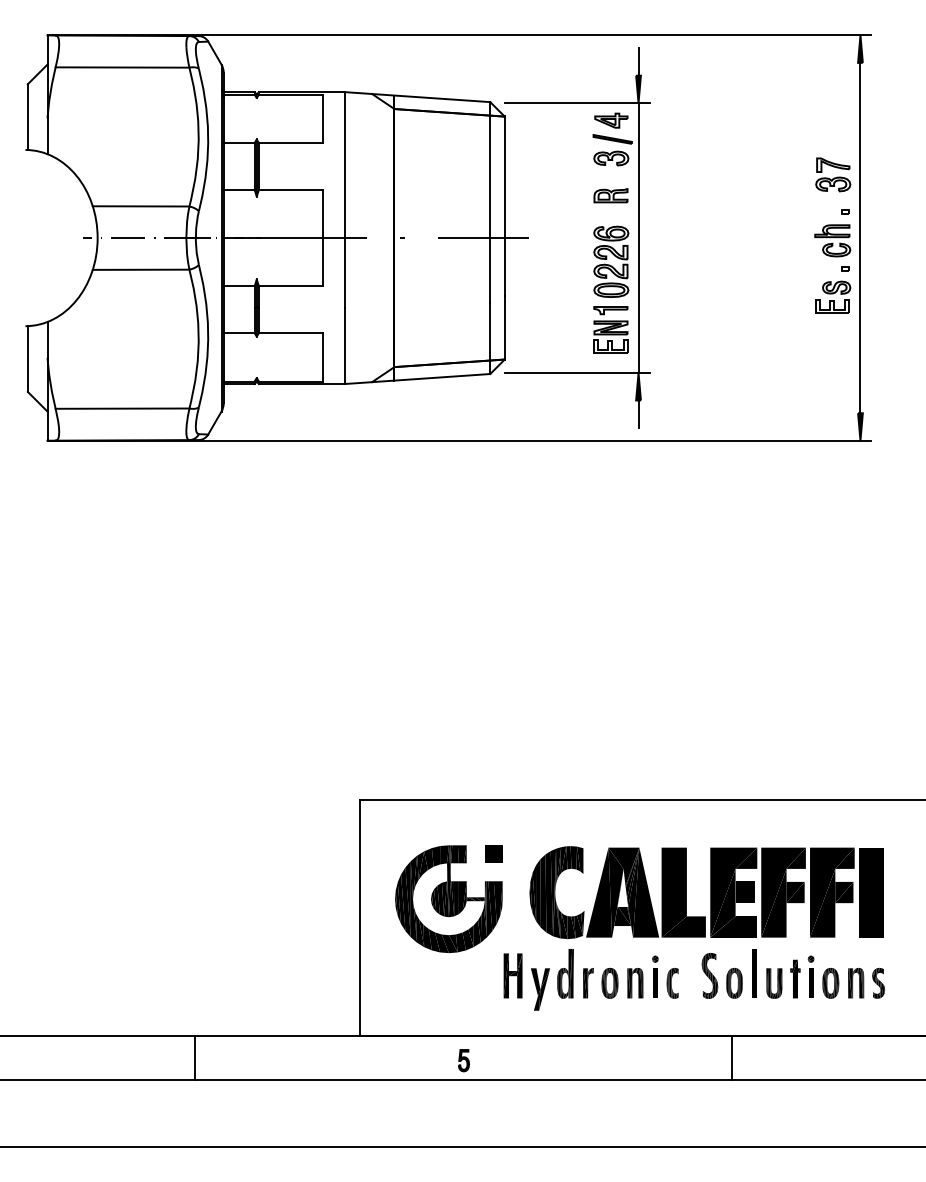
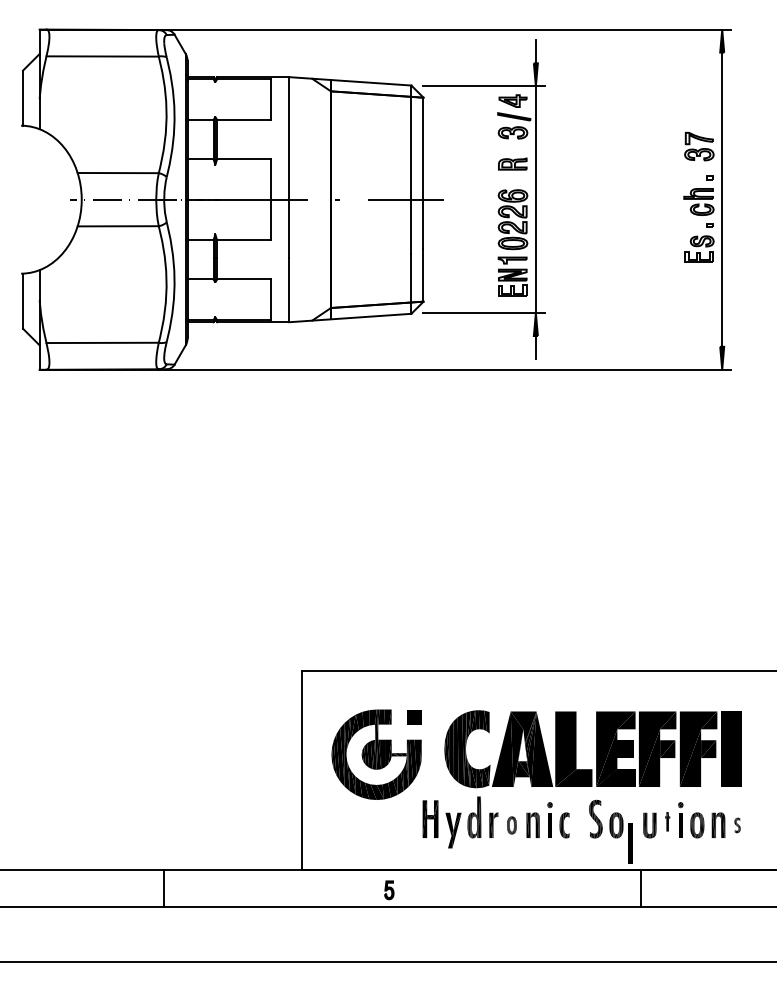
line: (754, 973) -> (630, 843), moved
part: (795, 978) -> (667, 821), size x0.6
part: (609, 983) -> (511, 825), size x0.7
part: (878, 983) -> (737, 825), size x0.6
line: (732, 1058) -> (641, 888), moved

